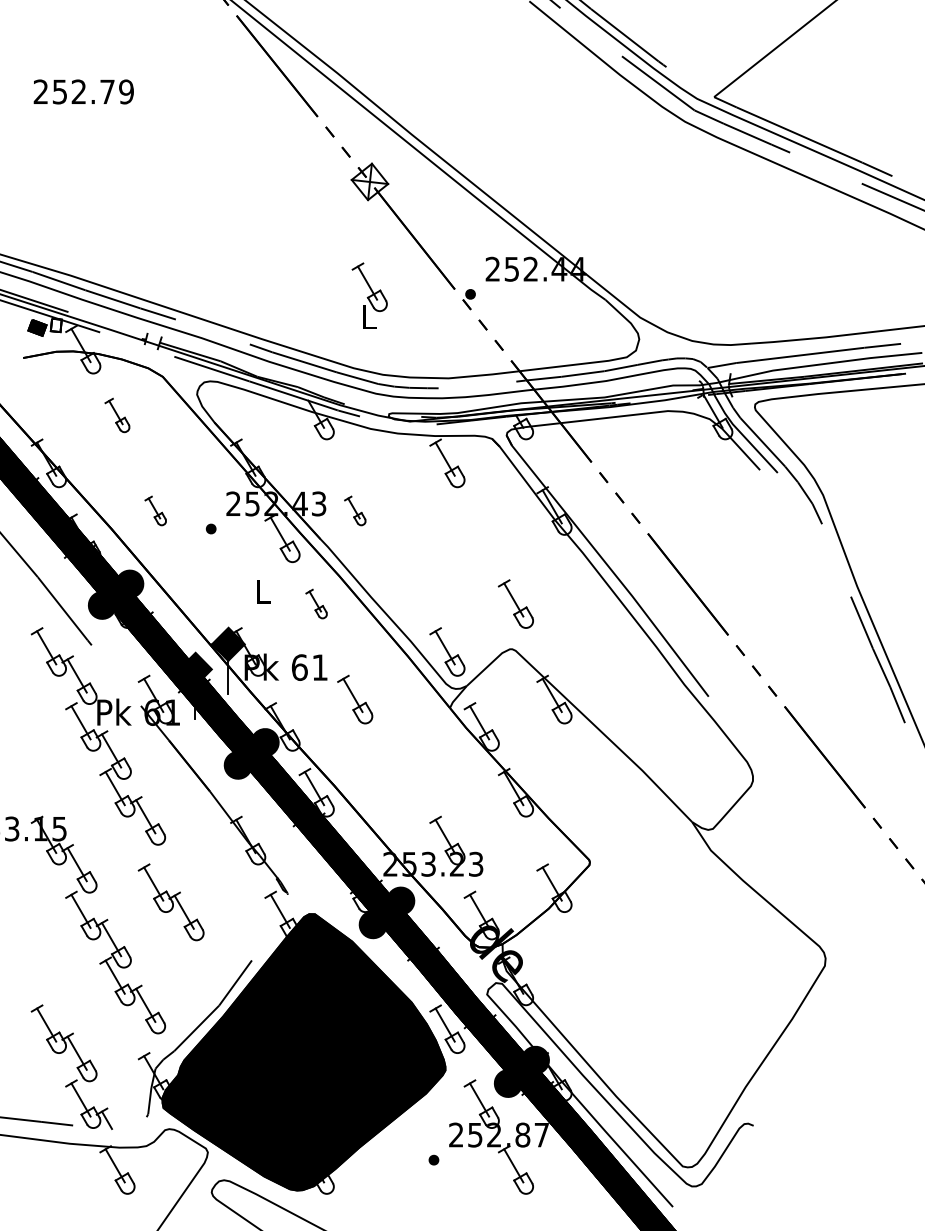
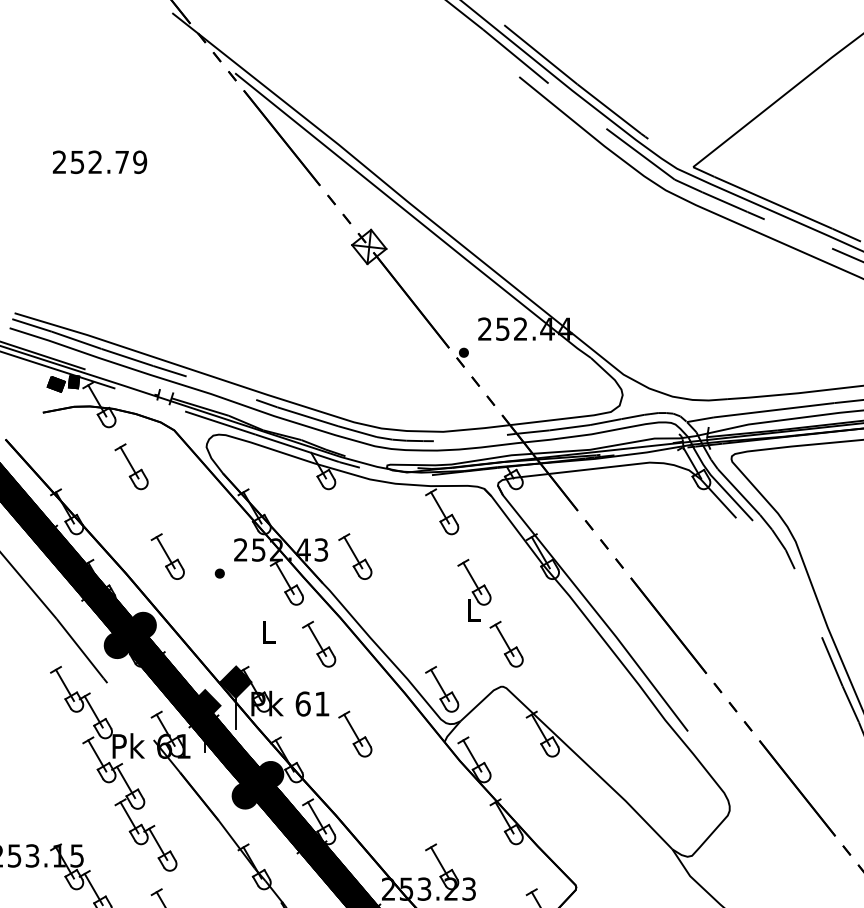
part: (369, 295) -> (474, 590), moved
fill: (55, 325) -> (73, 382), added
part: (117, 415) -> (131, 466), size x1.43
part: (155, 510) -> (167, 556), size x1.67
part: (355, 510) -> (355, 556), size x1.67
part: (316, 603) -> (318, 643), size x1.67

